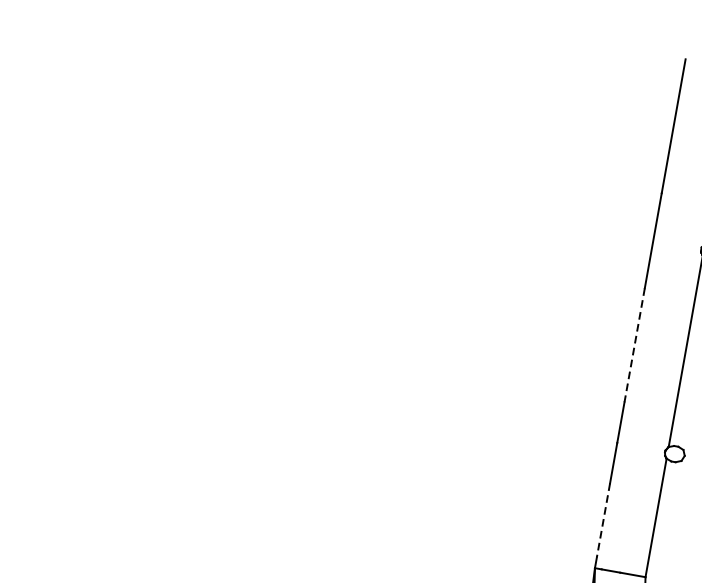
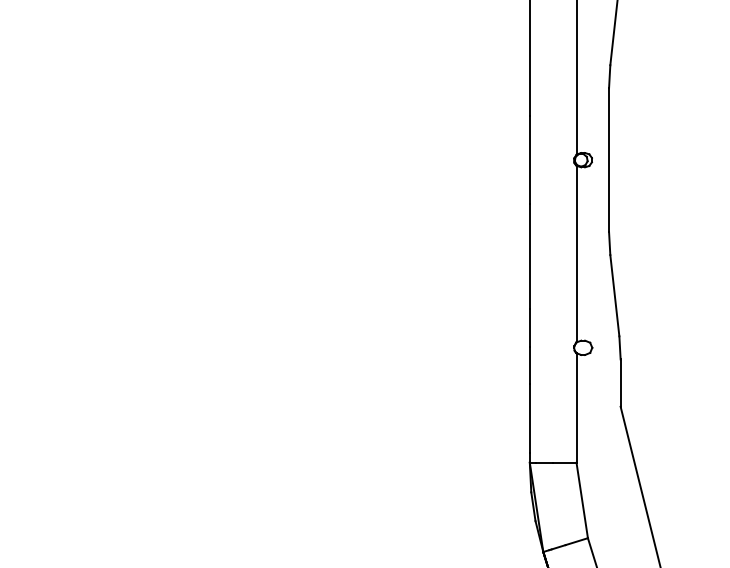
line: (634, 344) -> (529, 256), dashed -> solid
line: (602, 521) -> (529, 419), dashed -> solid

